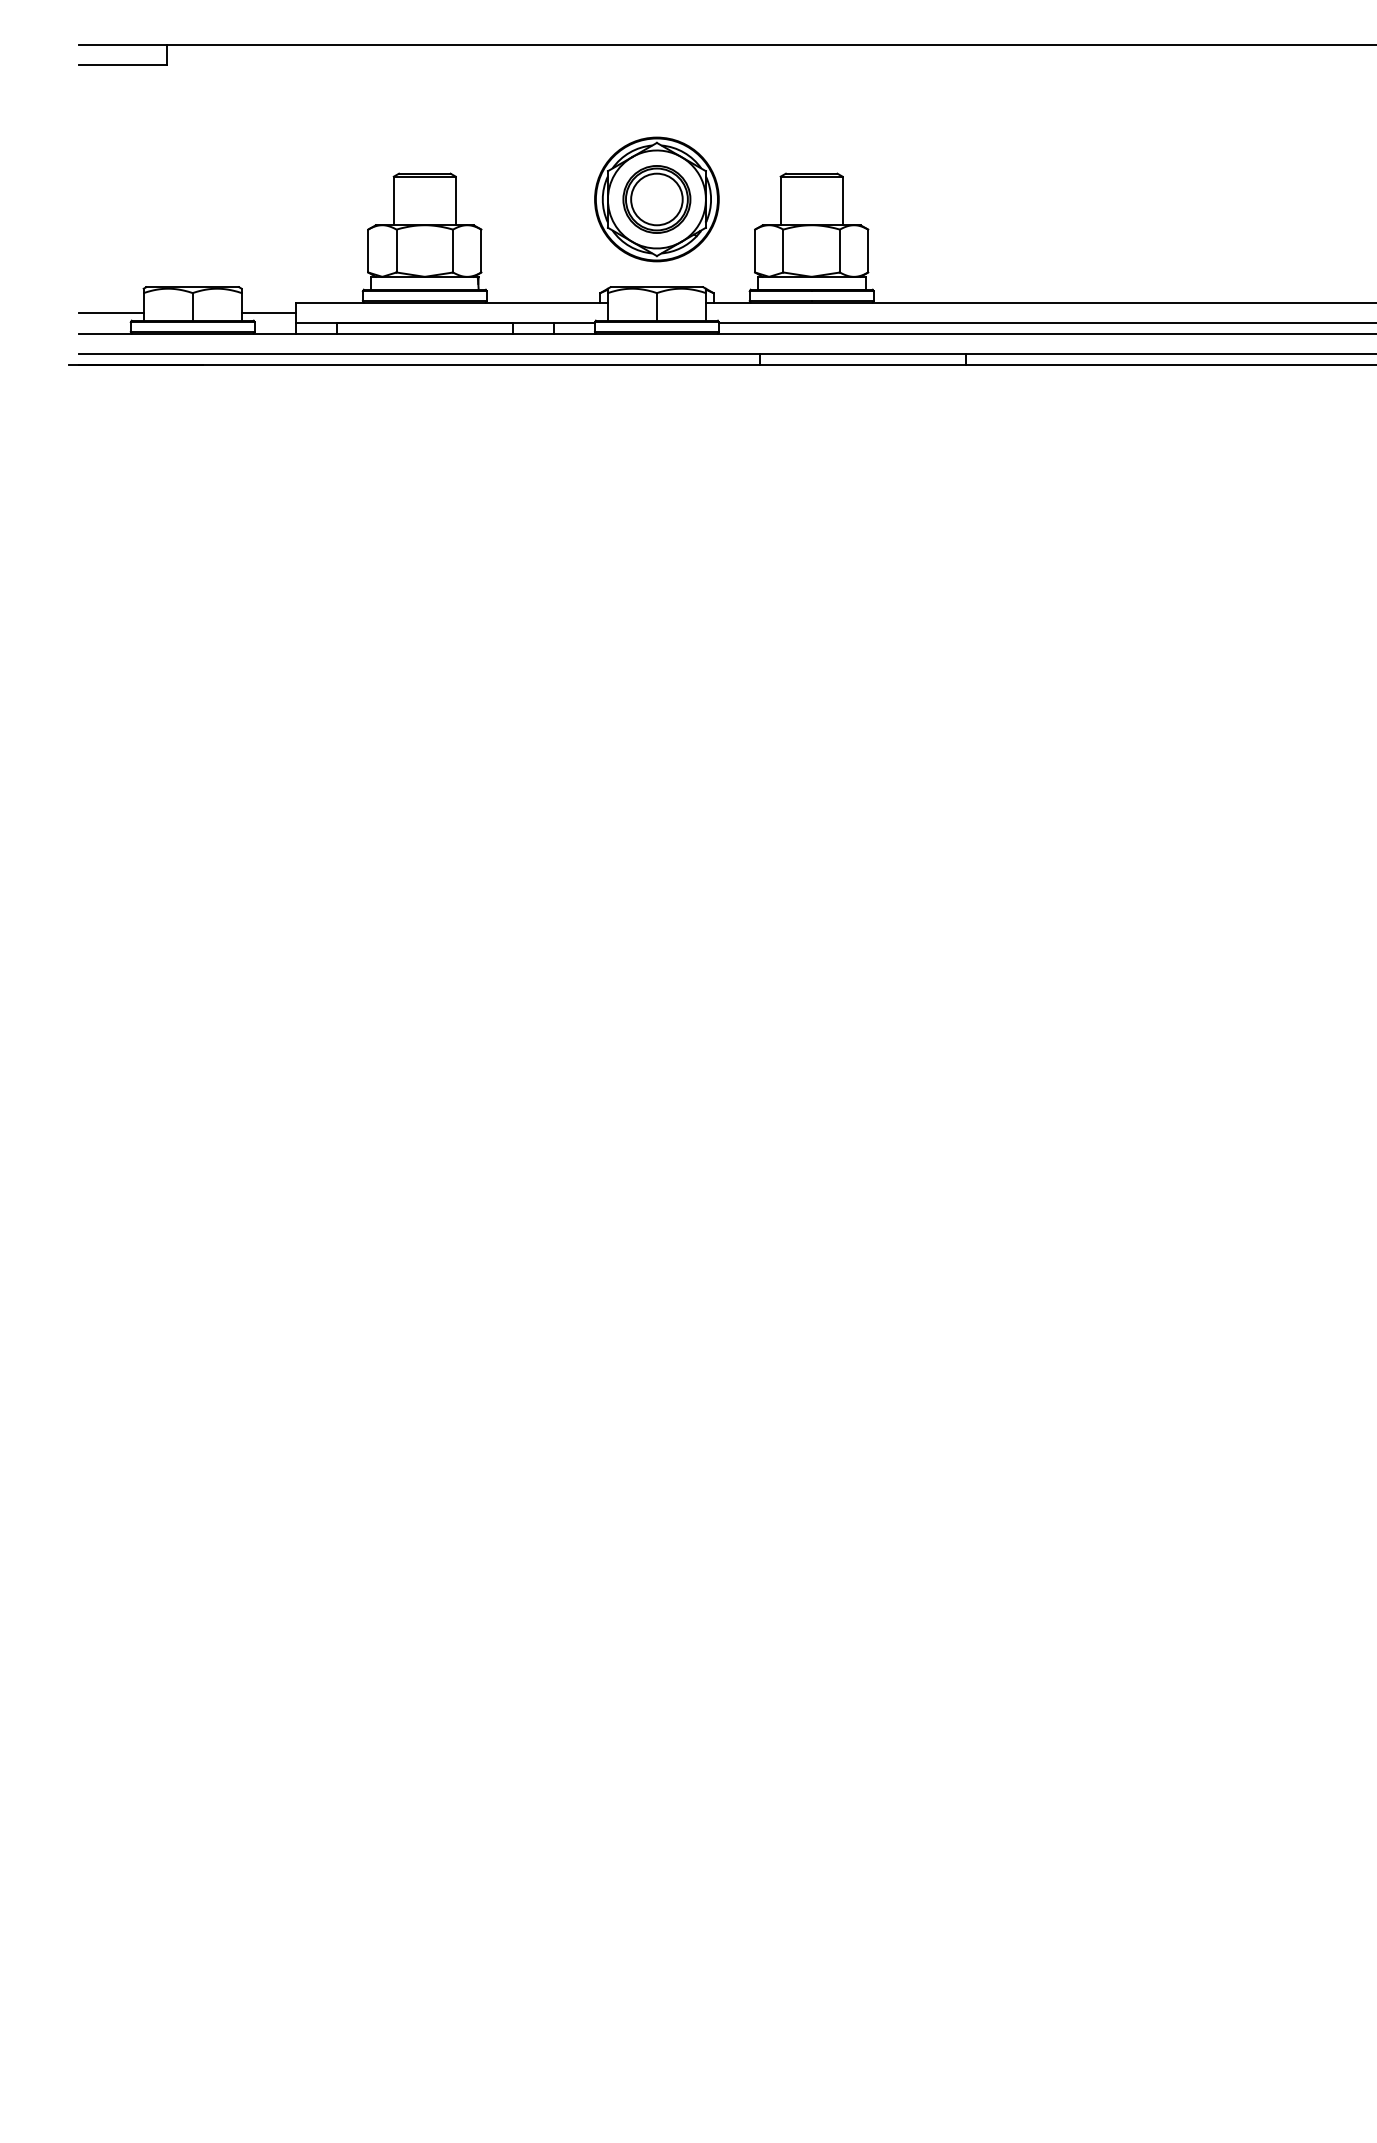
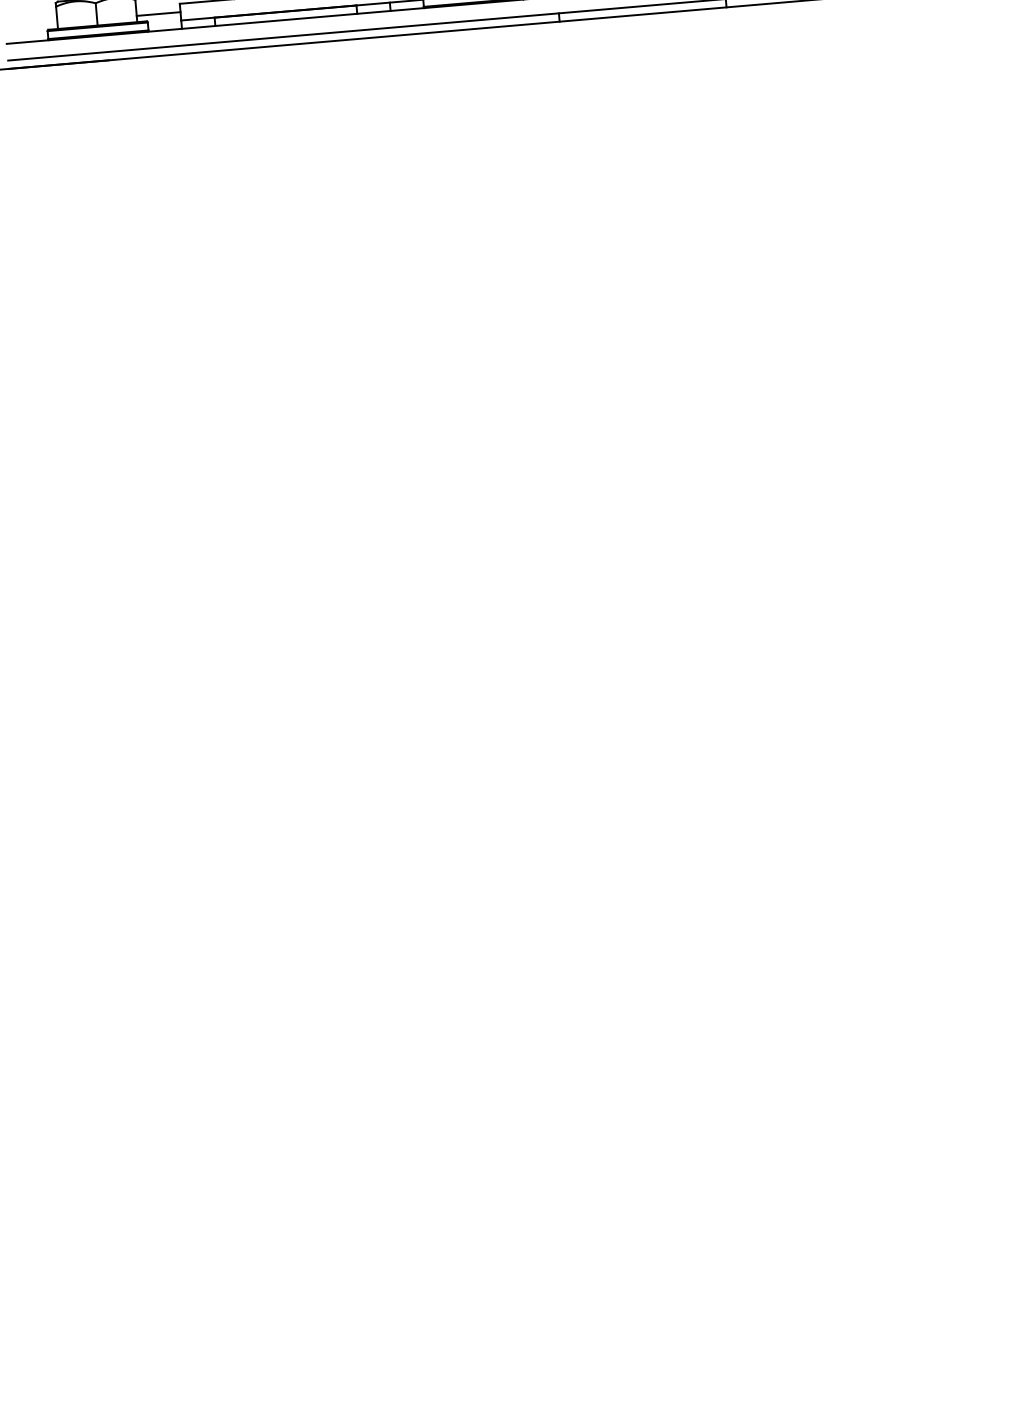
line: (111, 312) -> (31, 24), removed

